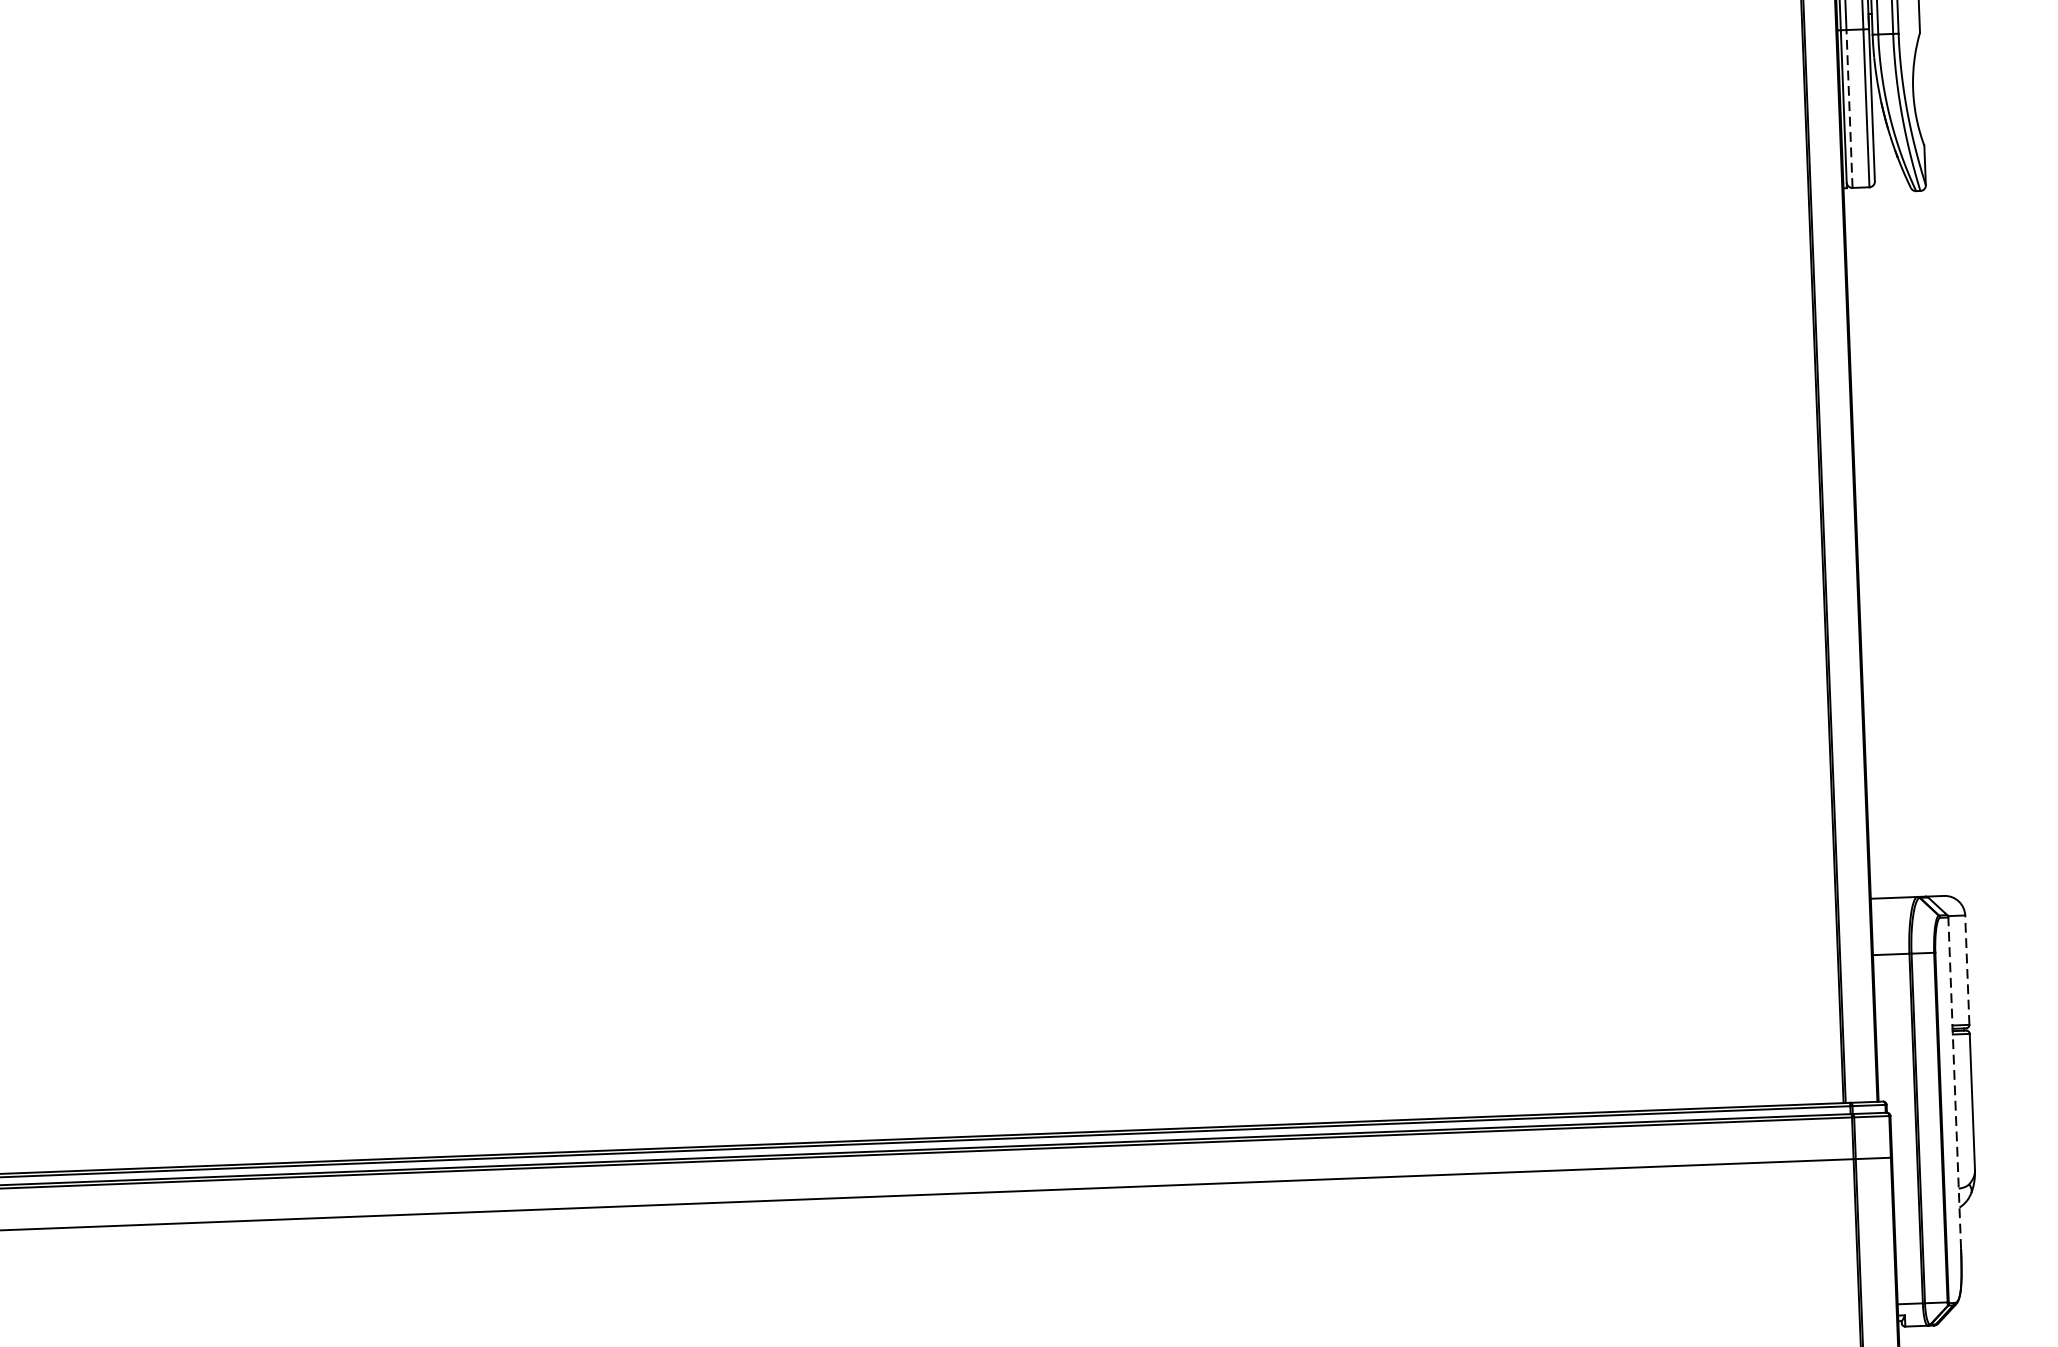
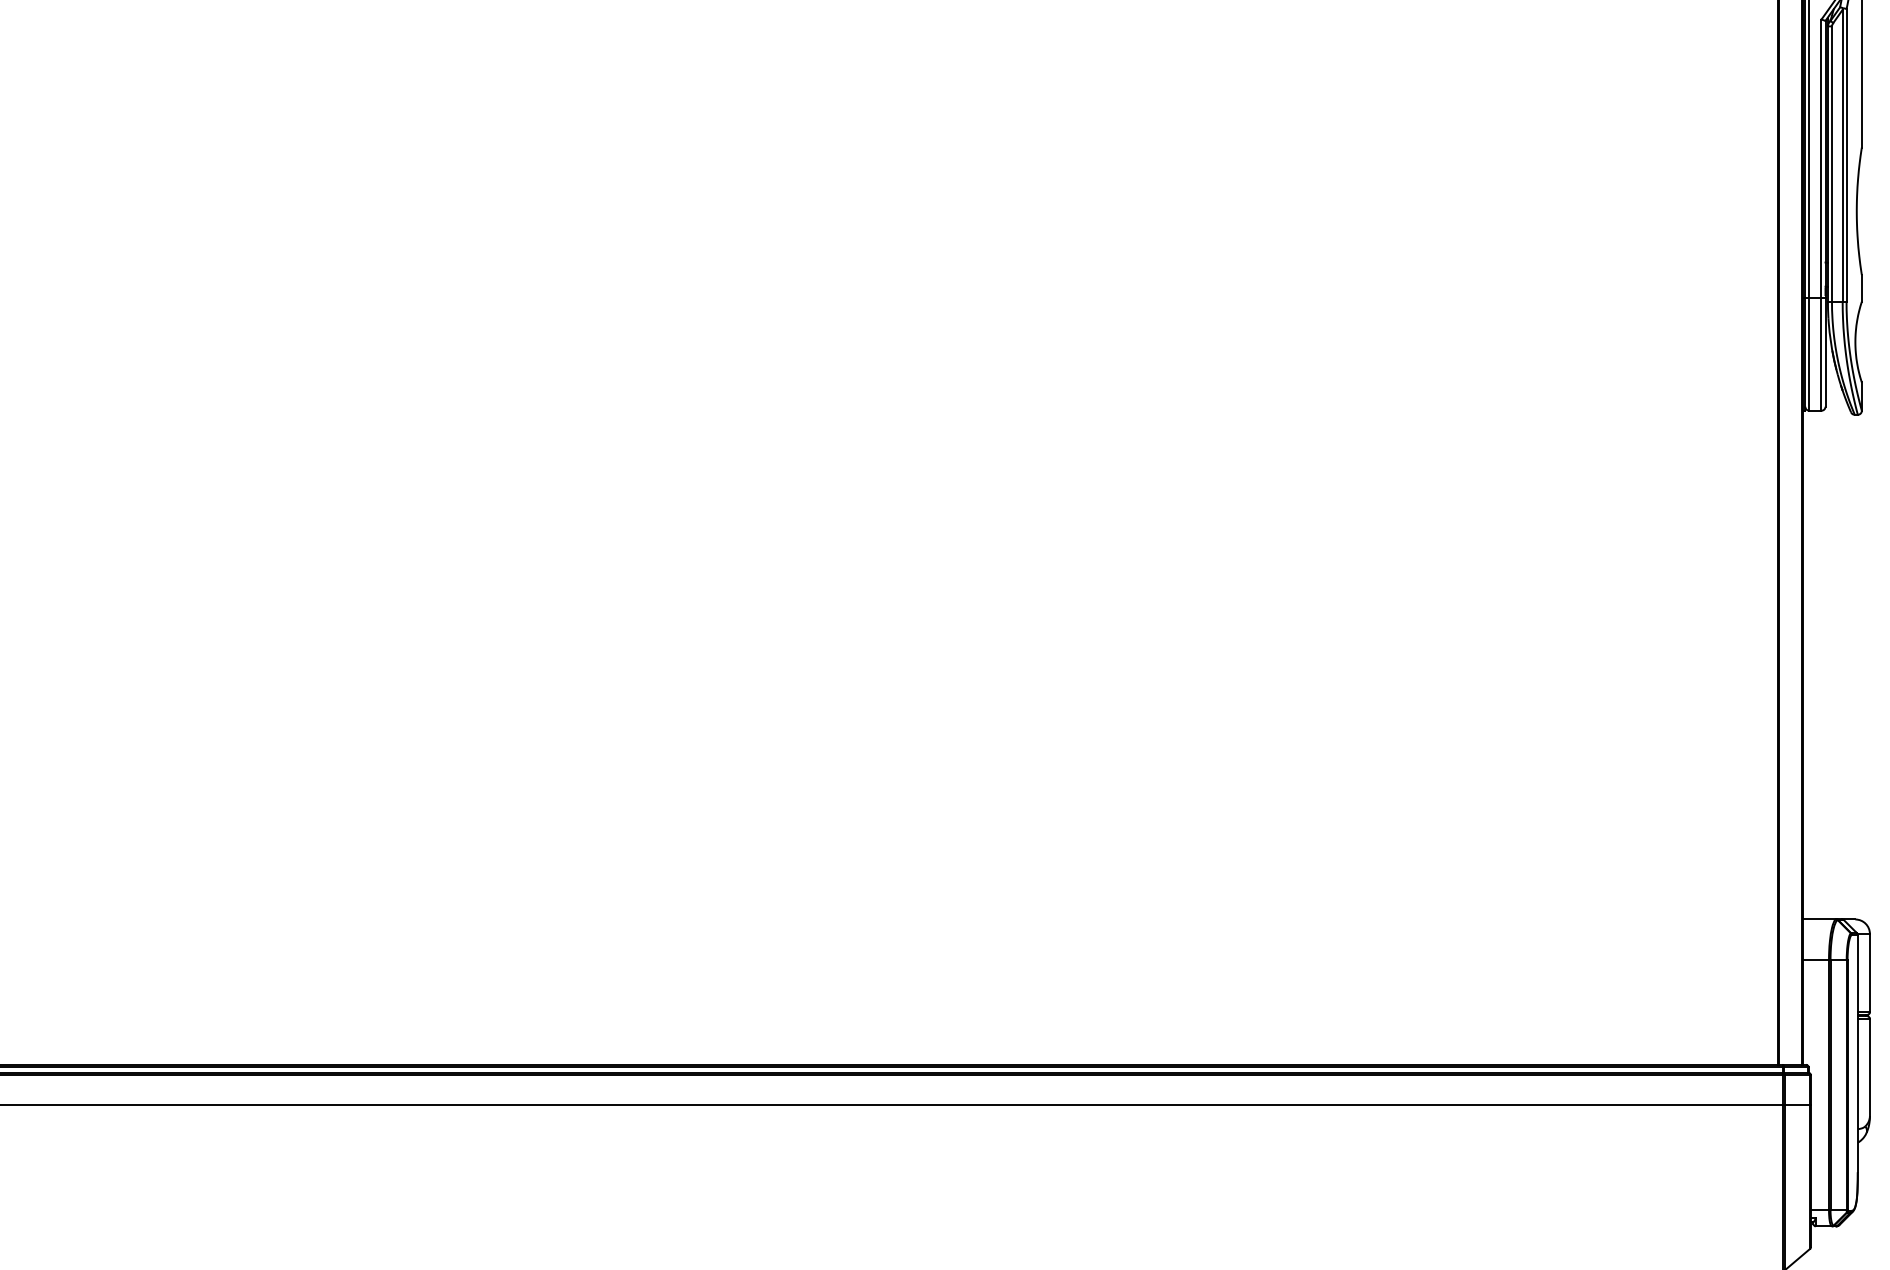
line: (1849, 109) -> (1809, 354), dashed -> solid
line: (1966, 969) -> (1869, 972), dashed -> solid
line: (1954, 1082) -> (1857, 1053), dashed -> solid

